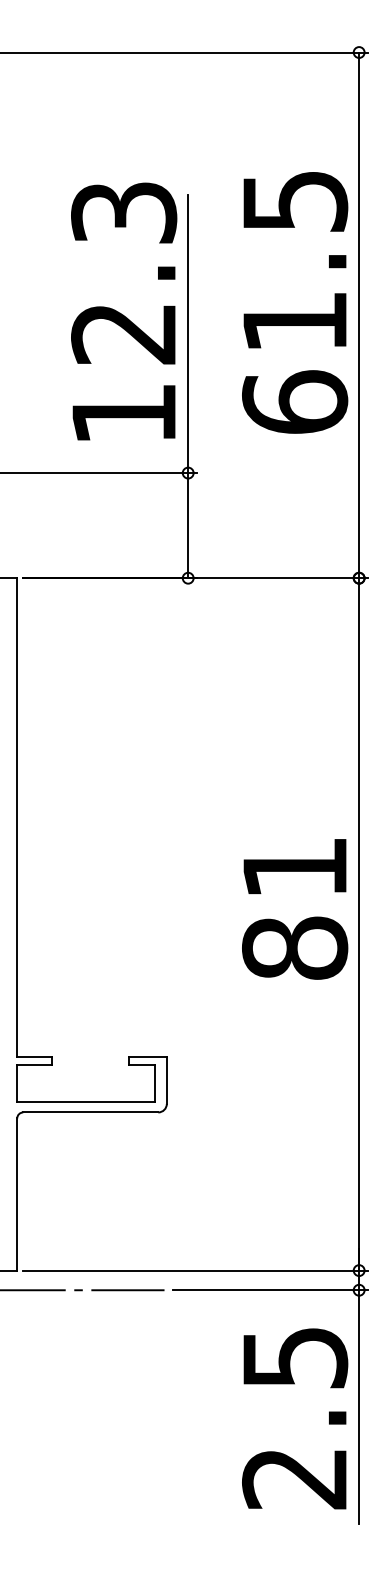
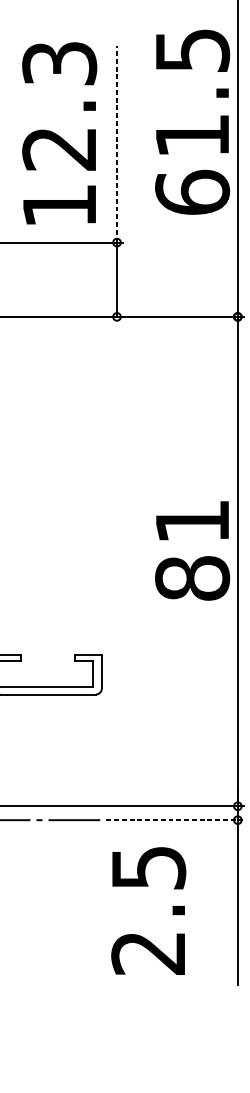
text: (124, 311) -> (59, 133), moved
line: (188, 333) -> (117, 143), solid -> dashed
line: (270, 1290) -> (175, 820), solid -> dashed
text: (295, 1418) -> (149, 910), moved

